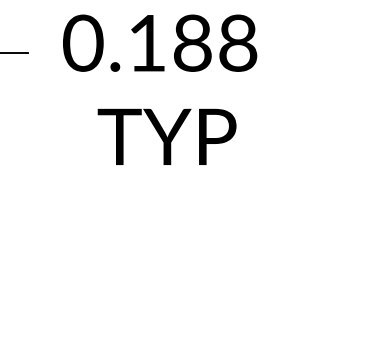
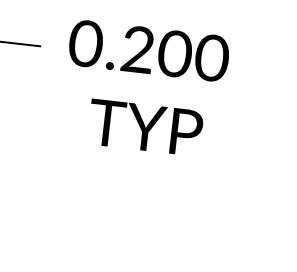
text: (193, 42) -> (175, 53), 0.188 -> 0.200

